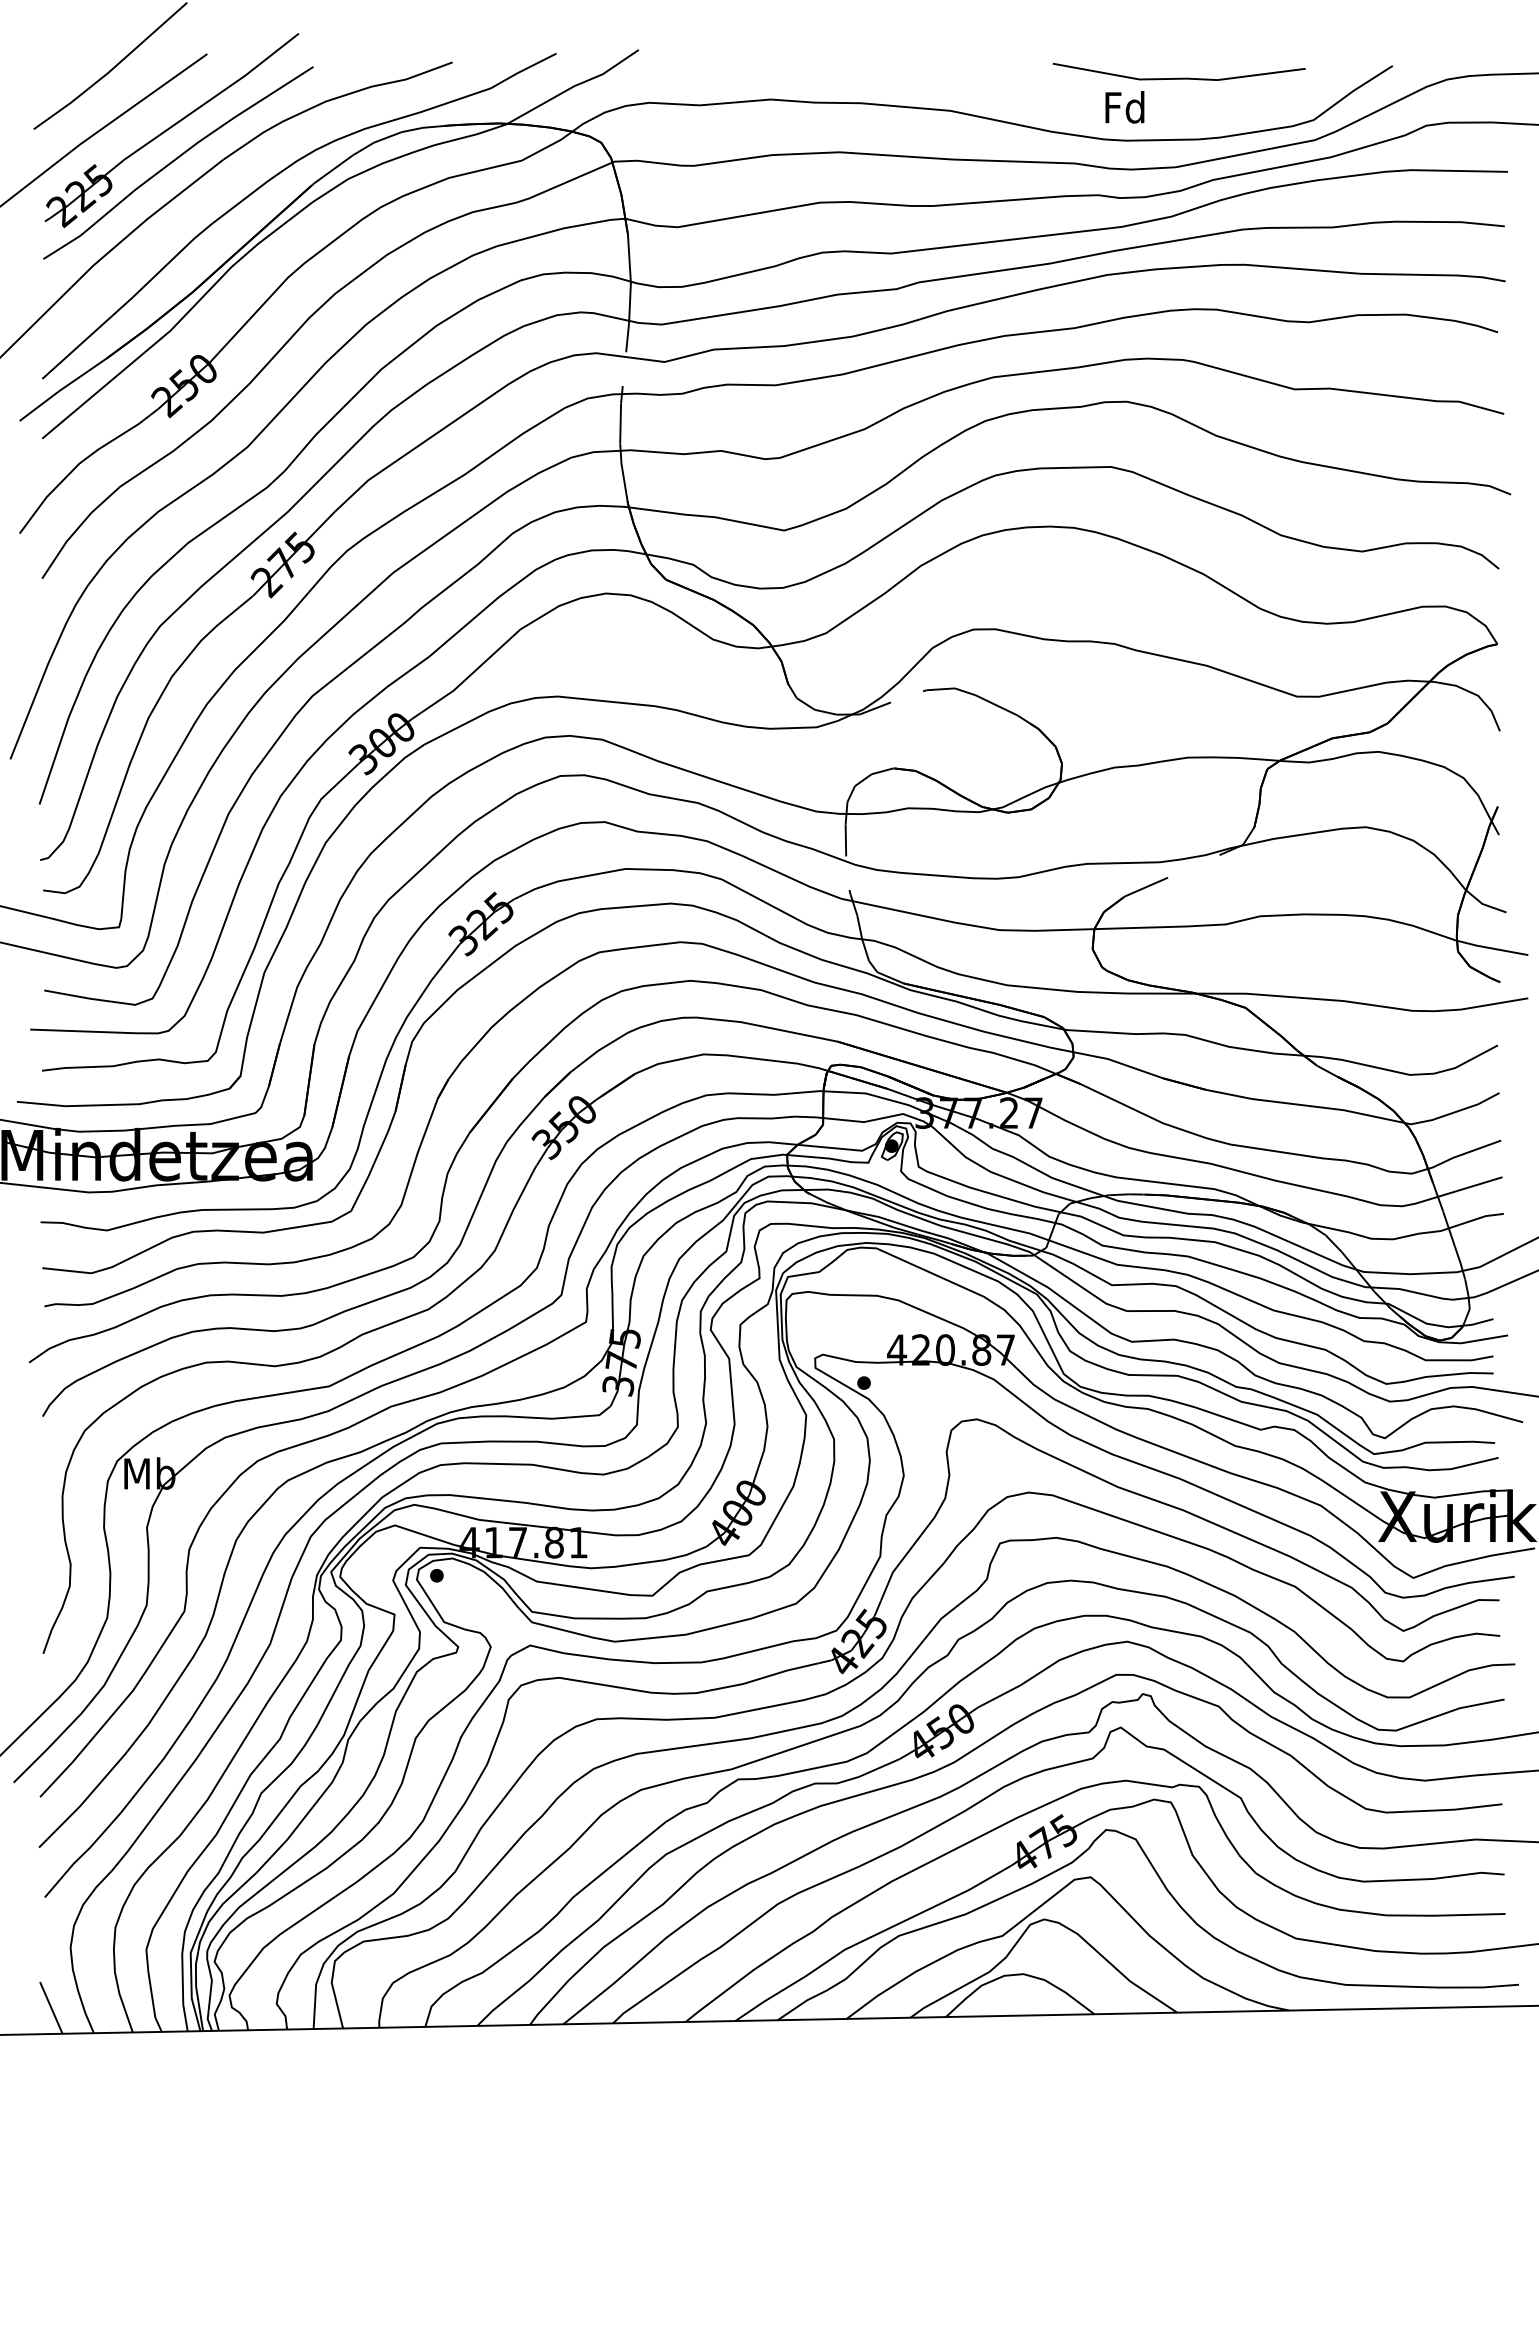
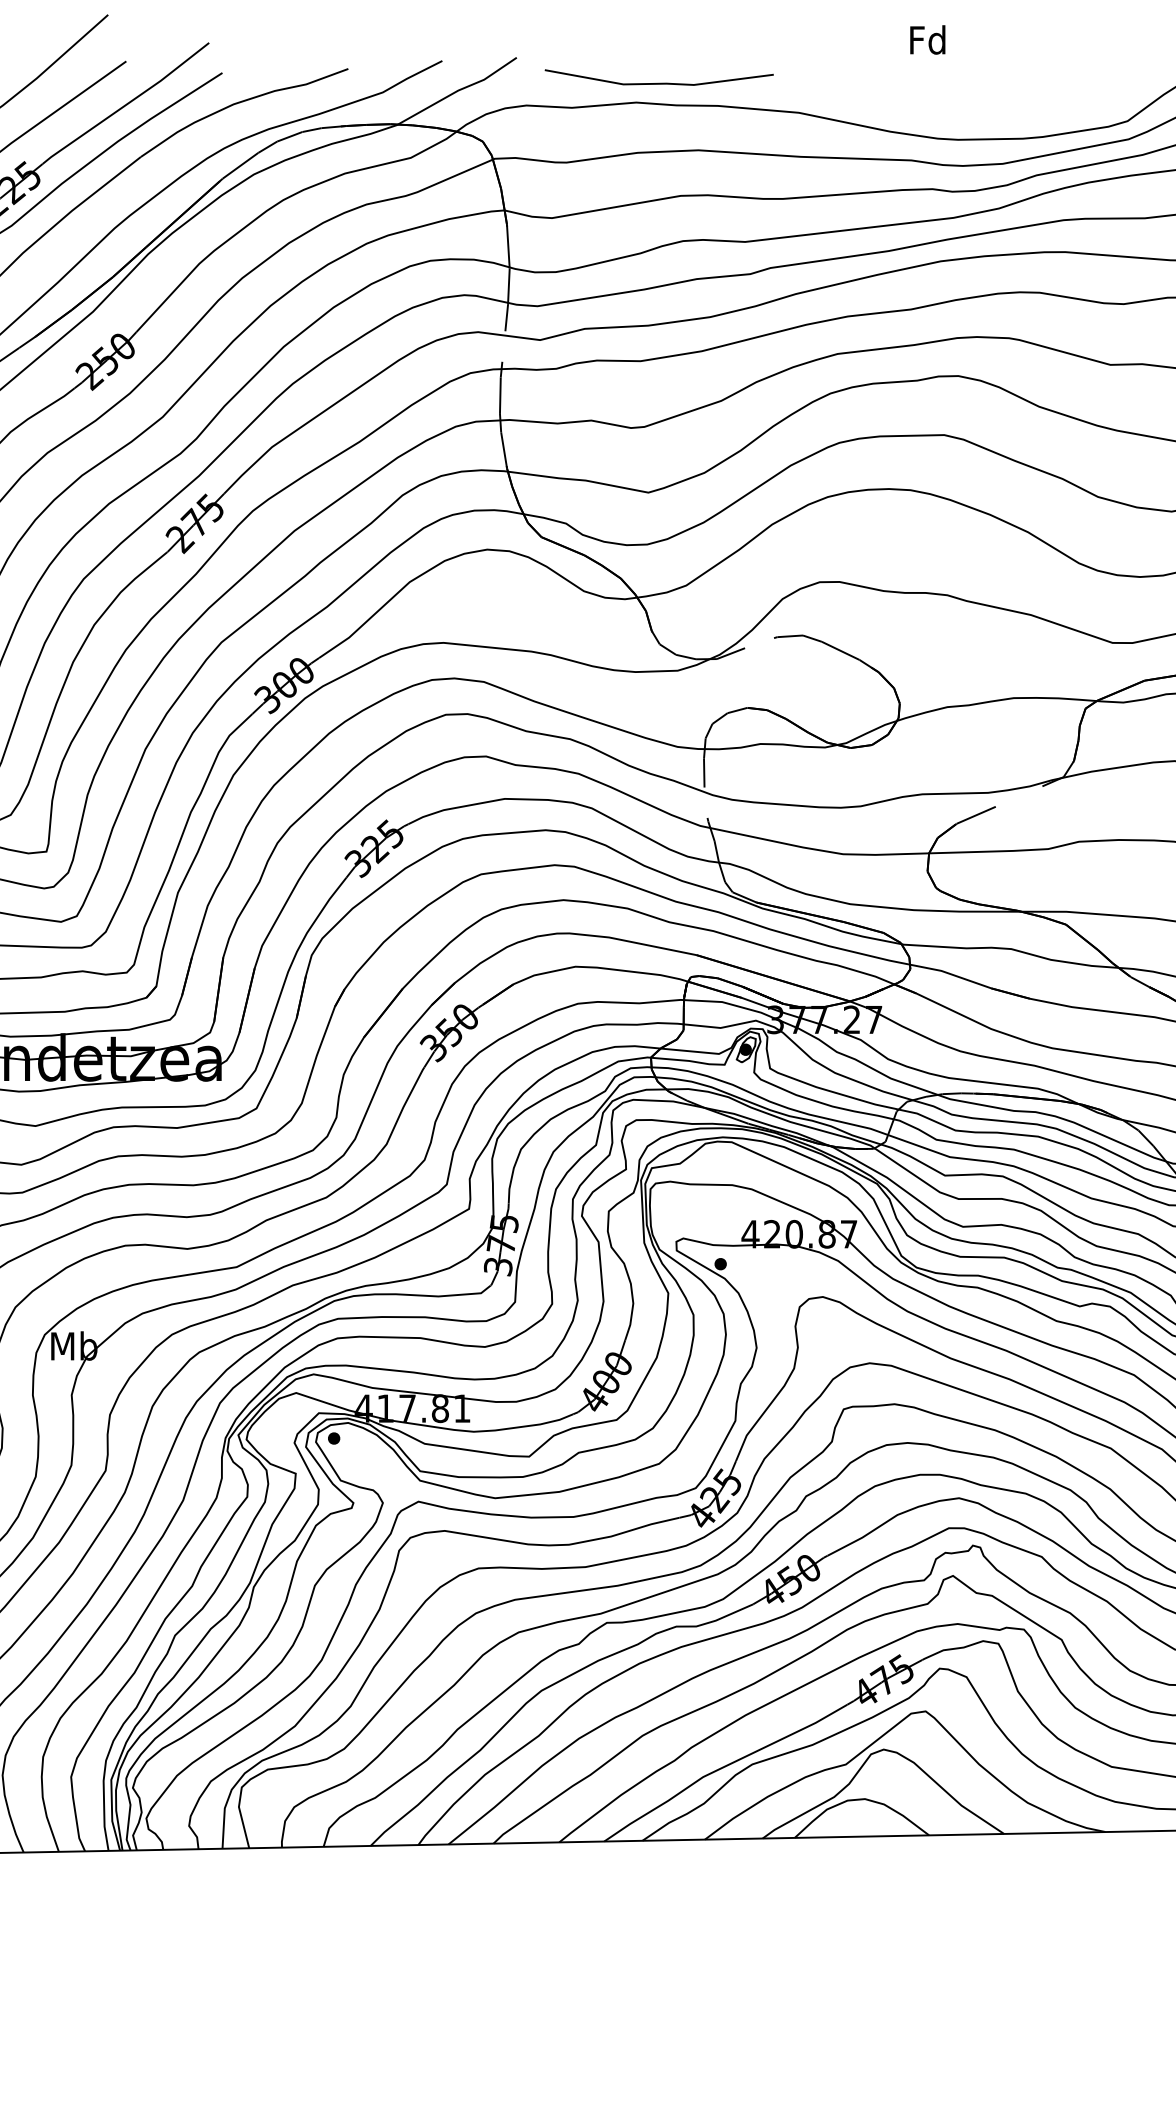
line: (1178, 77) -> (658, 82), moved
text: (1124, 107) -> (927, 40), moved

